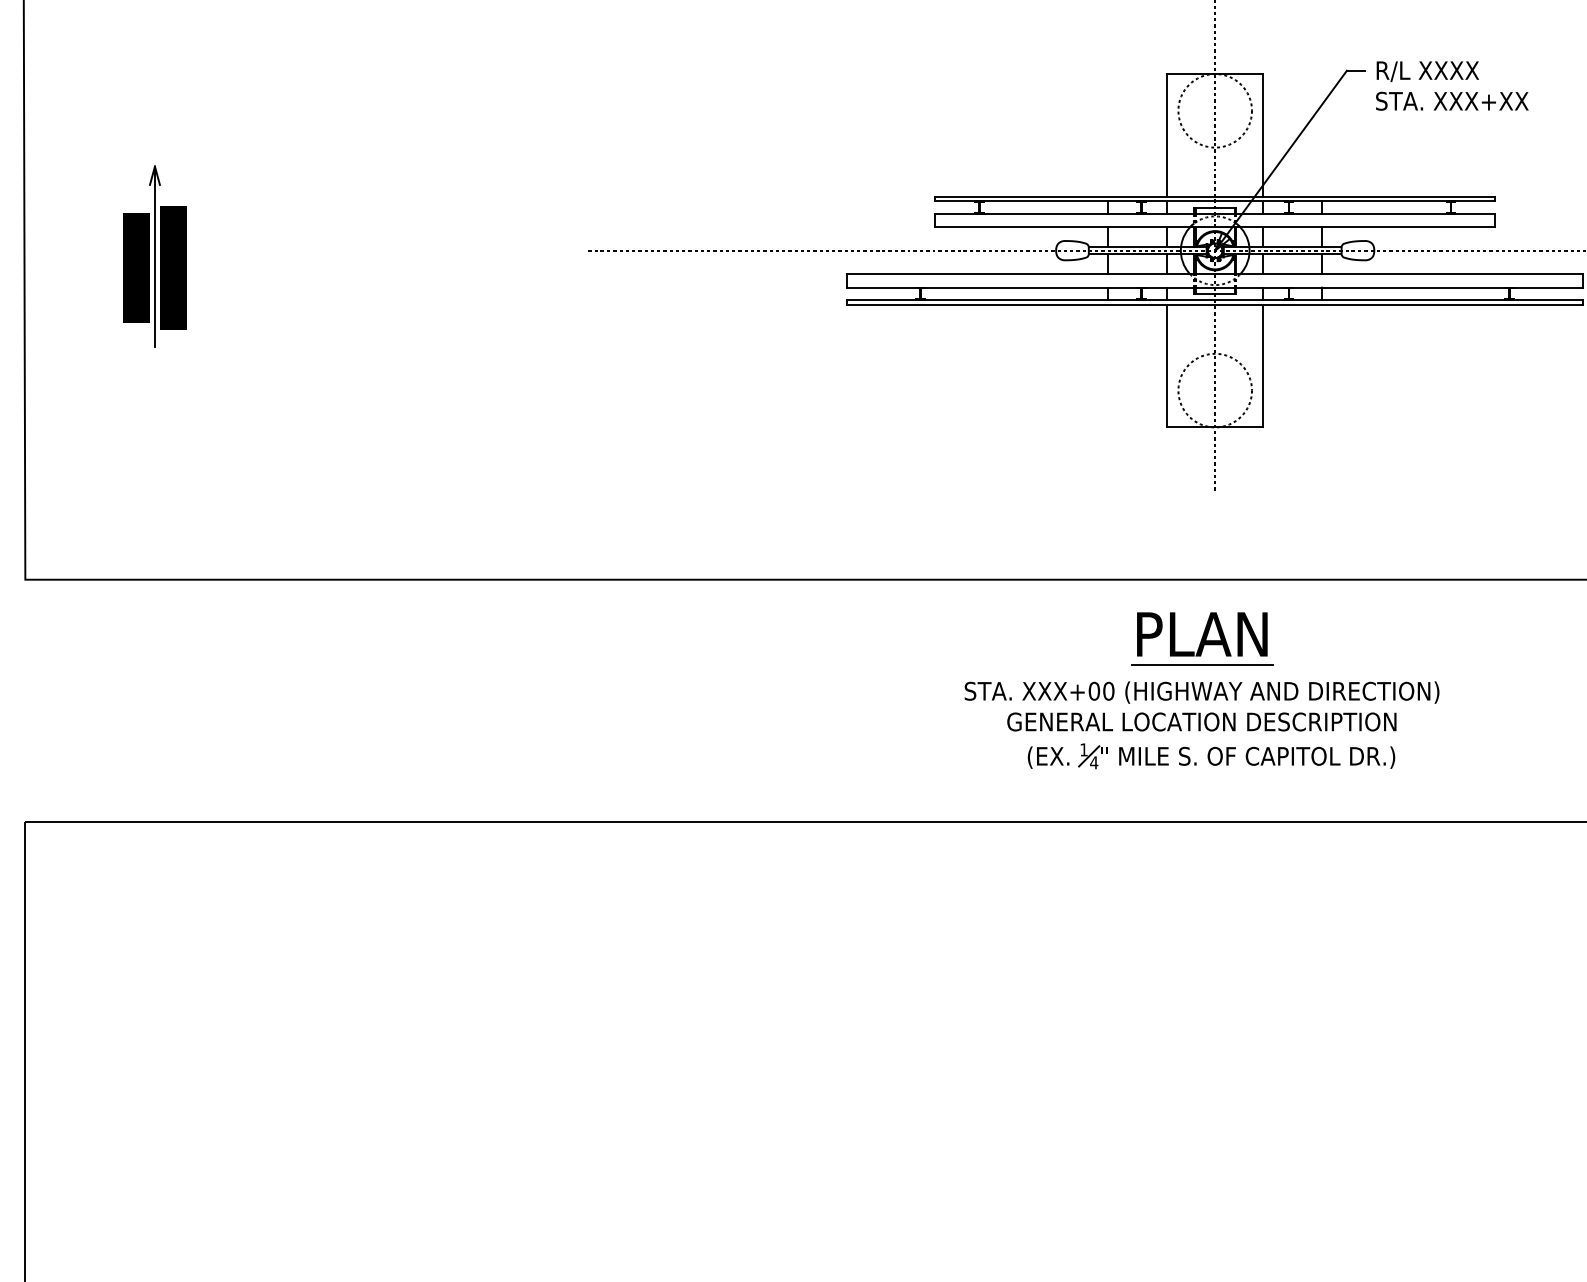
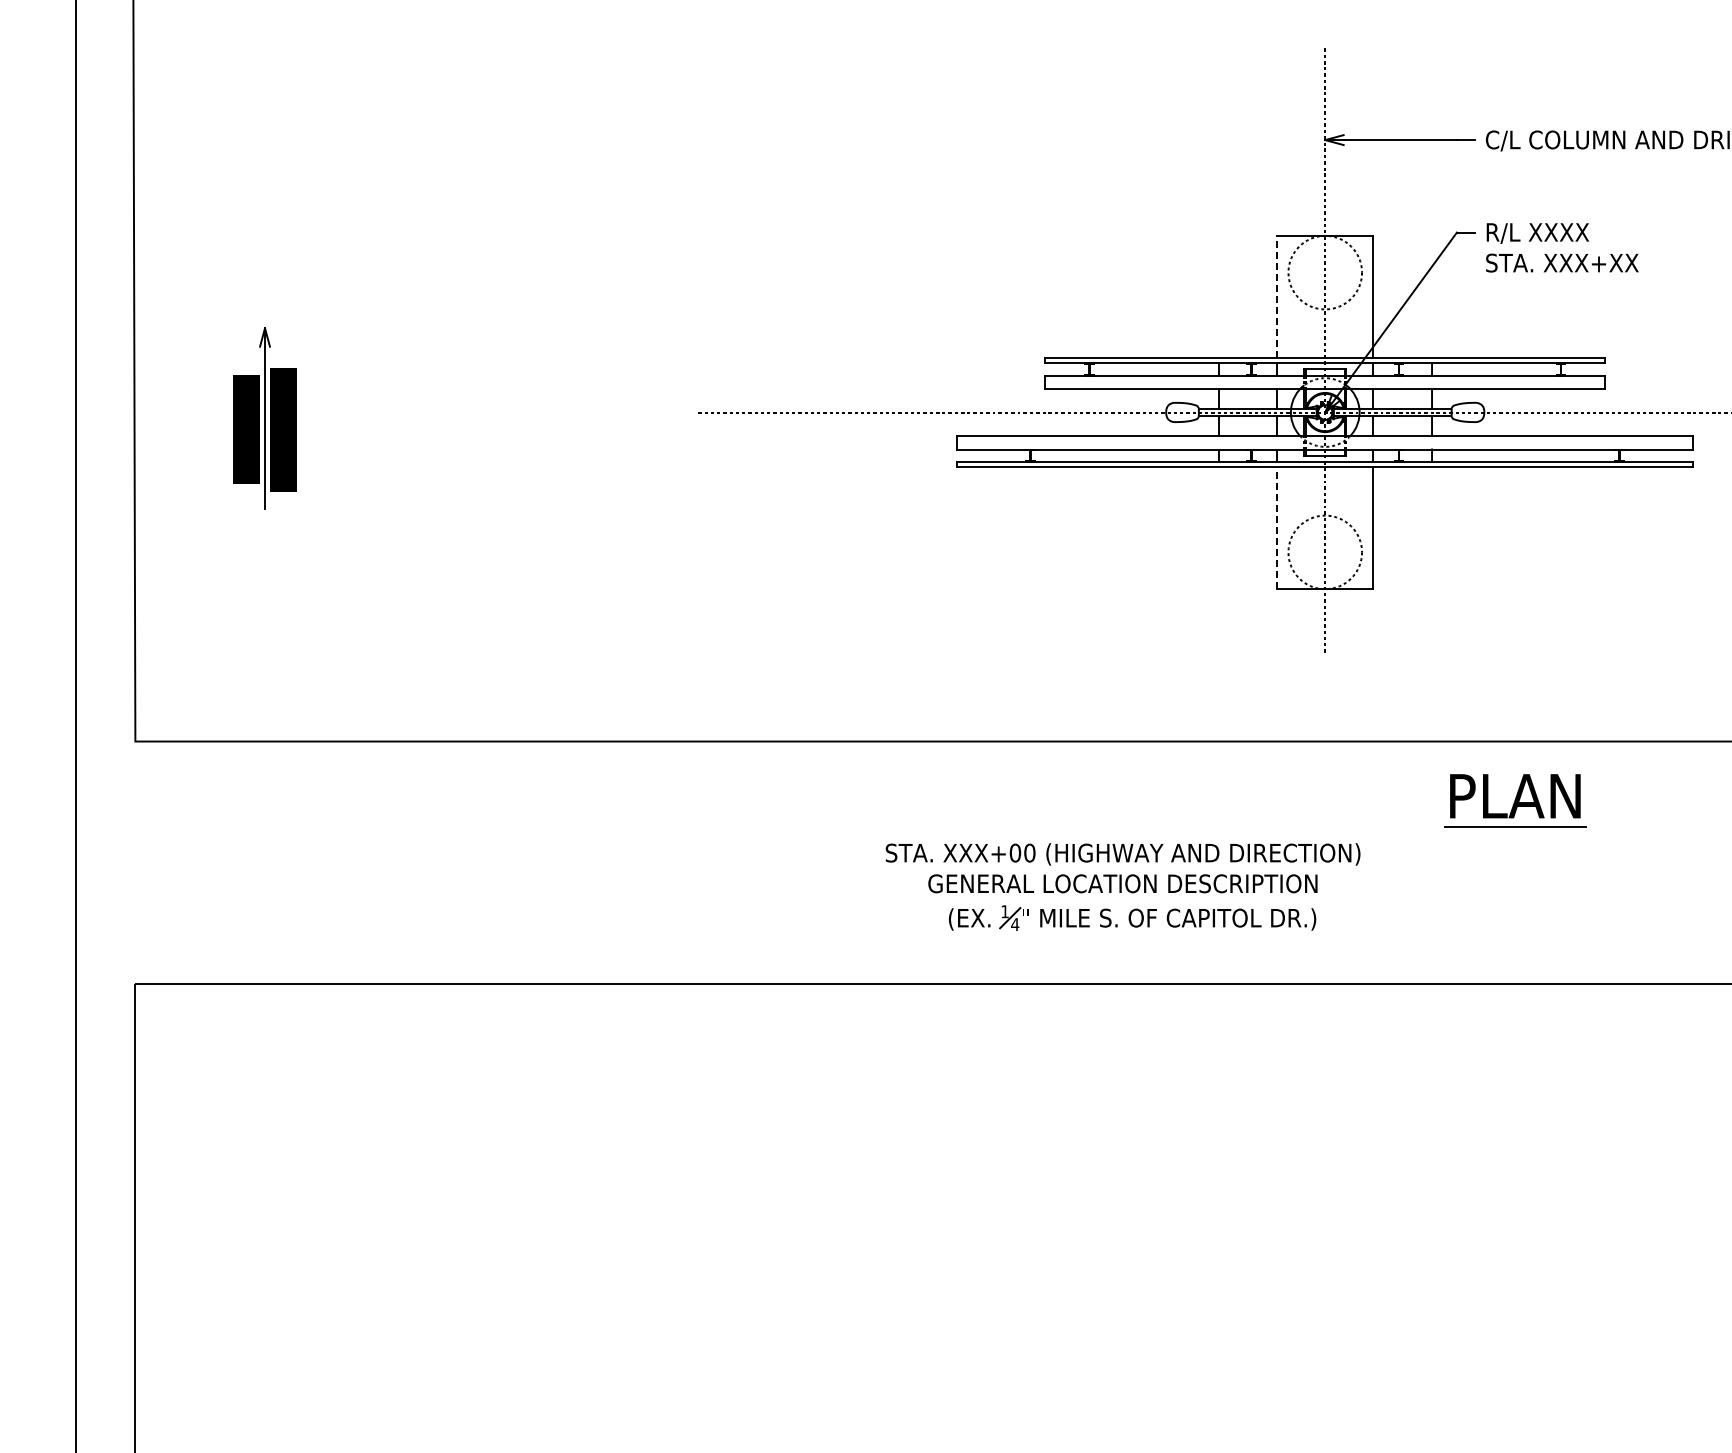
line: (1167, 134) -> (1277, 296), solid -> dashed
line: (1167, 365) -> (1277, 527), solid -> dashed
part: (1202, 638) -> (1515, 800), moved
part: (1201, 724) -> (1122, 886), moved

